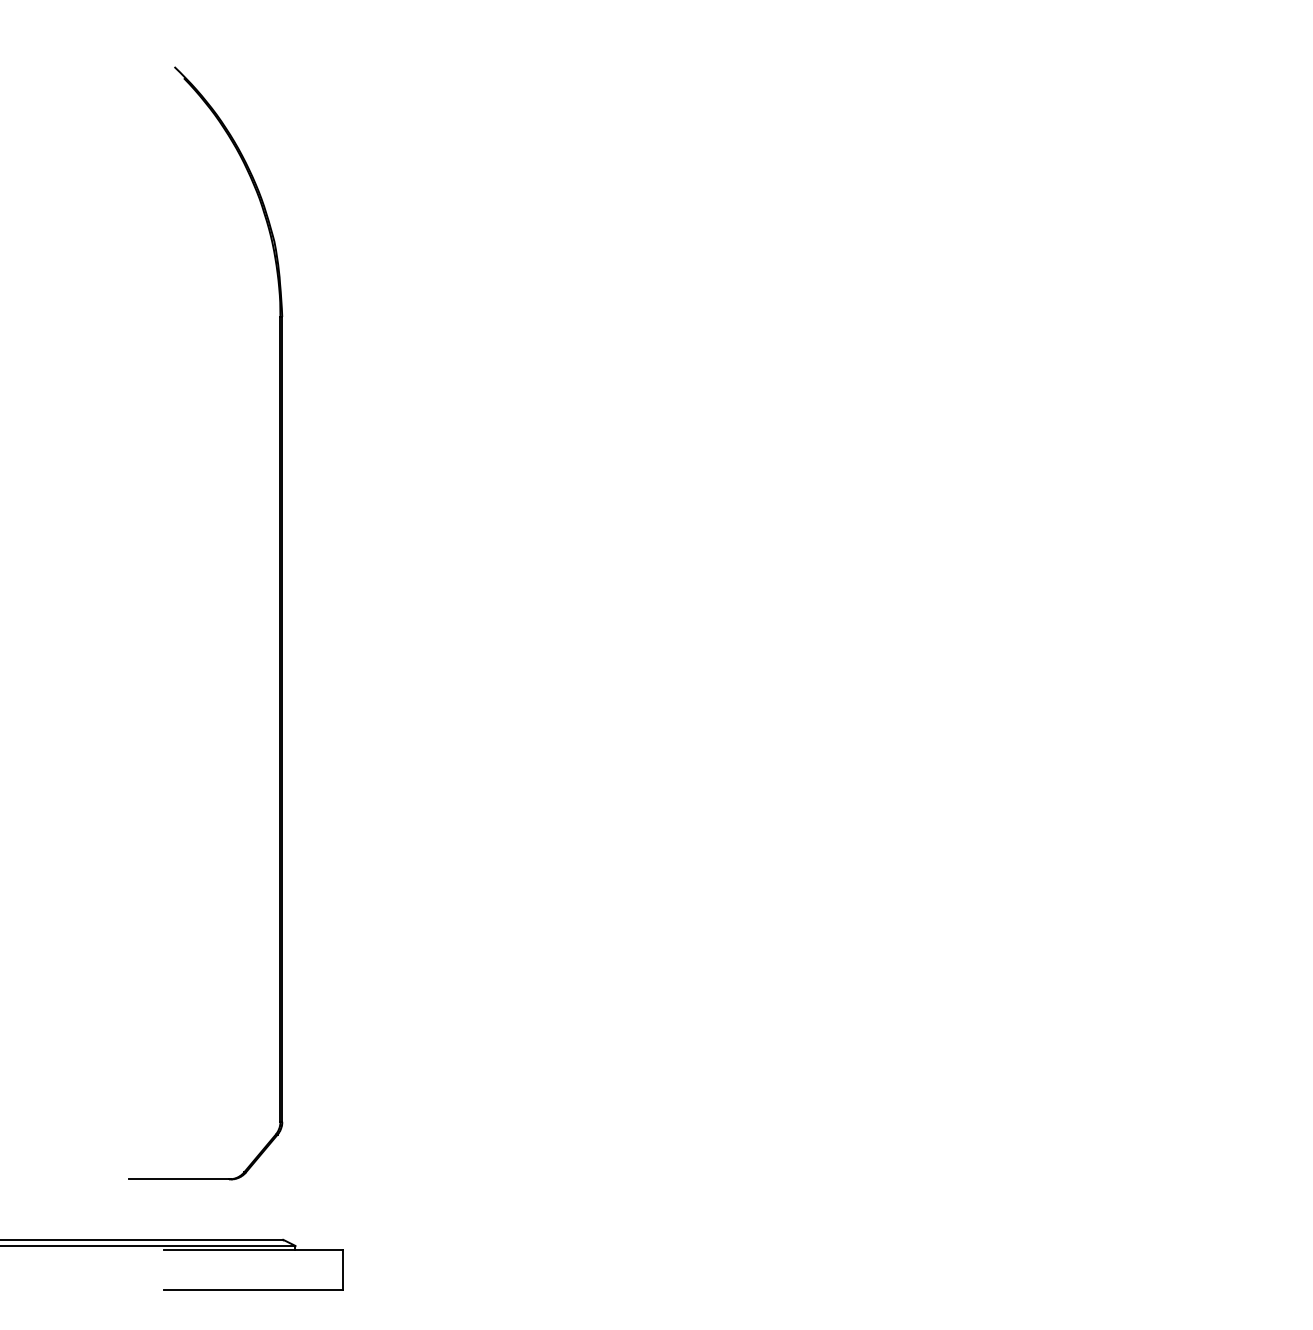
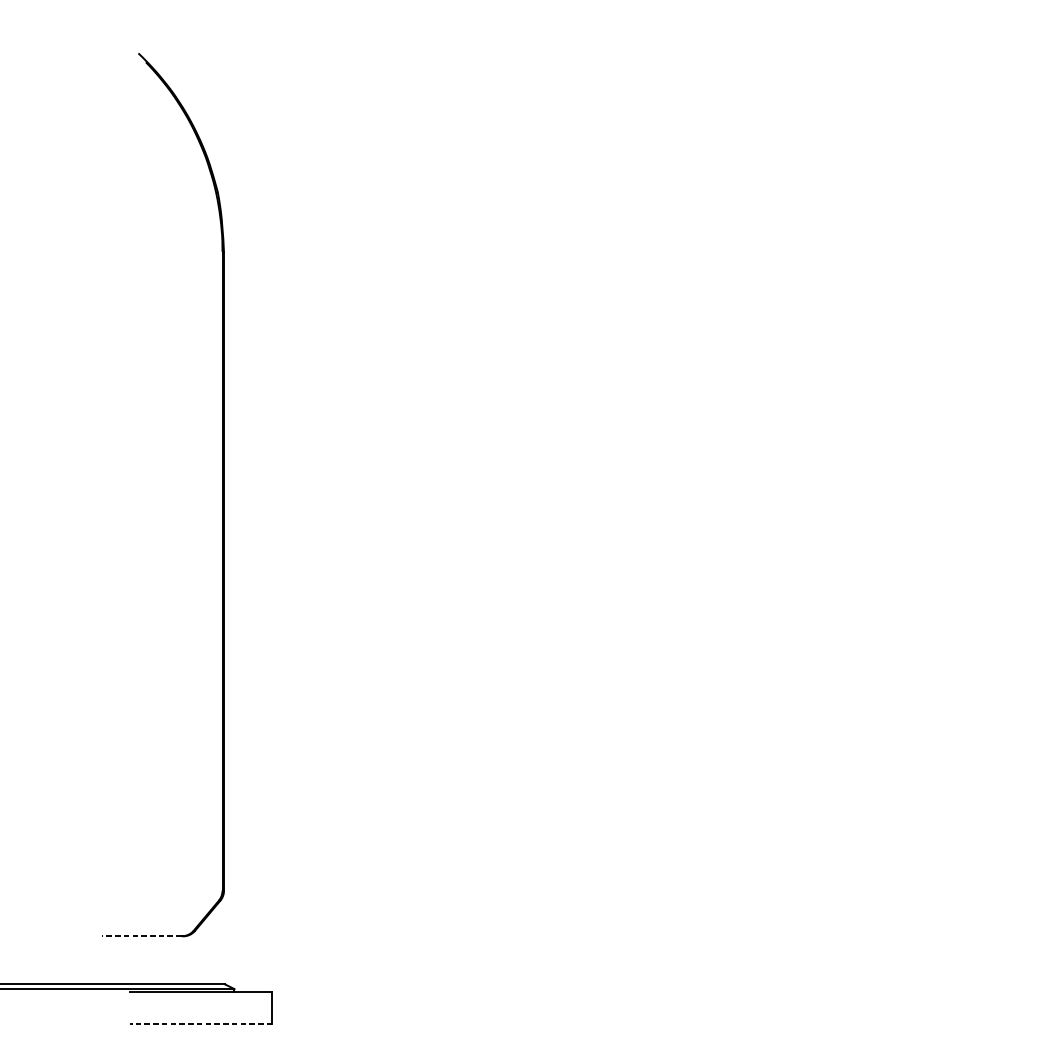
line: (178, 1179) -> (141, 936), solid -> dashed
line: (253, 1290) -> (201, 1024), solid -> dashed

